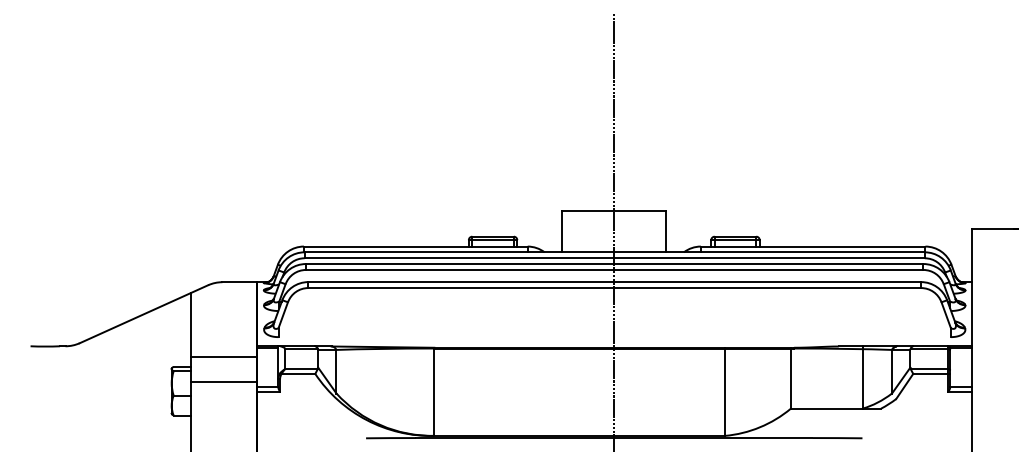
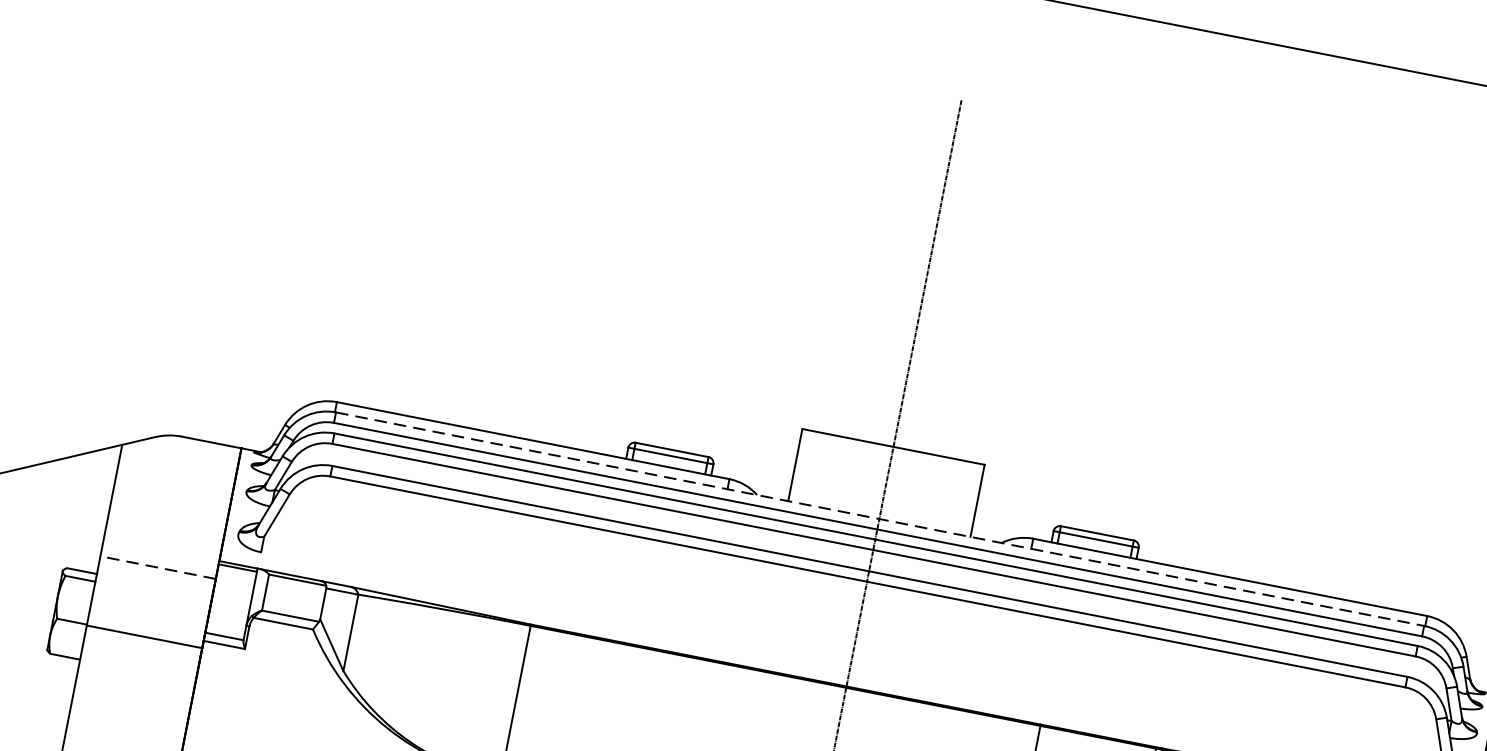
line: (615, 252) -> (881, 519), solid -> dashed
line: (223, 356) -> (157, 567), solid -> dashed
line: (223, 382) -> (144, 637), moved

